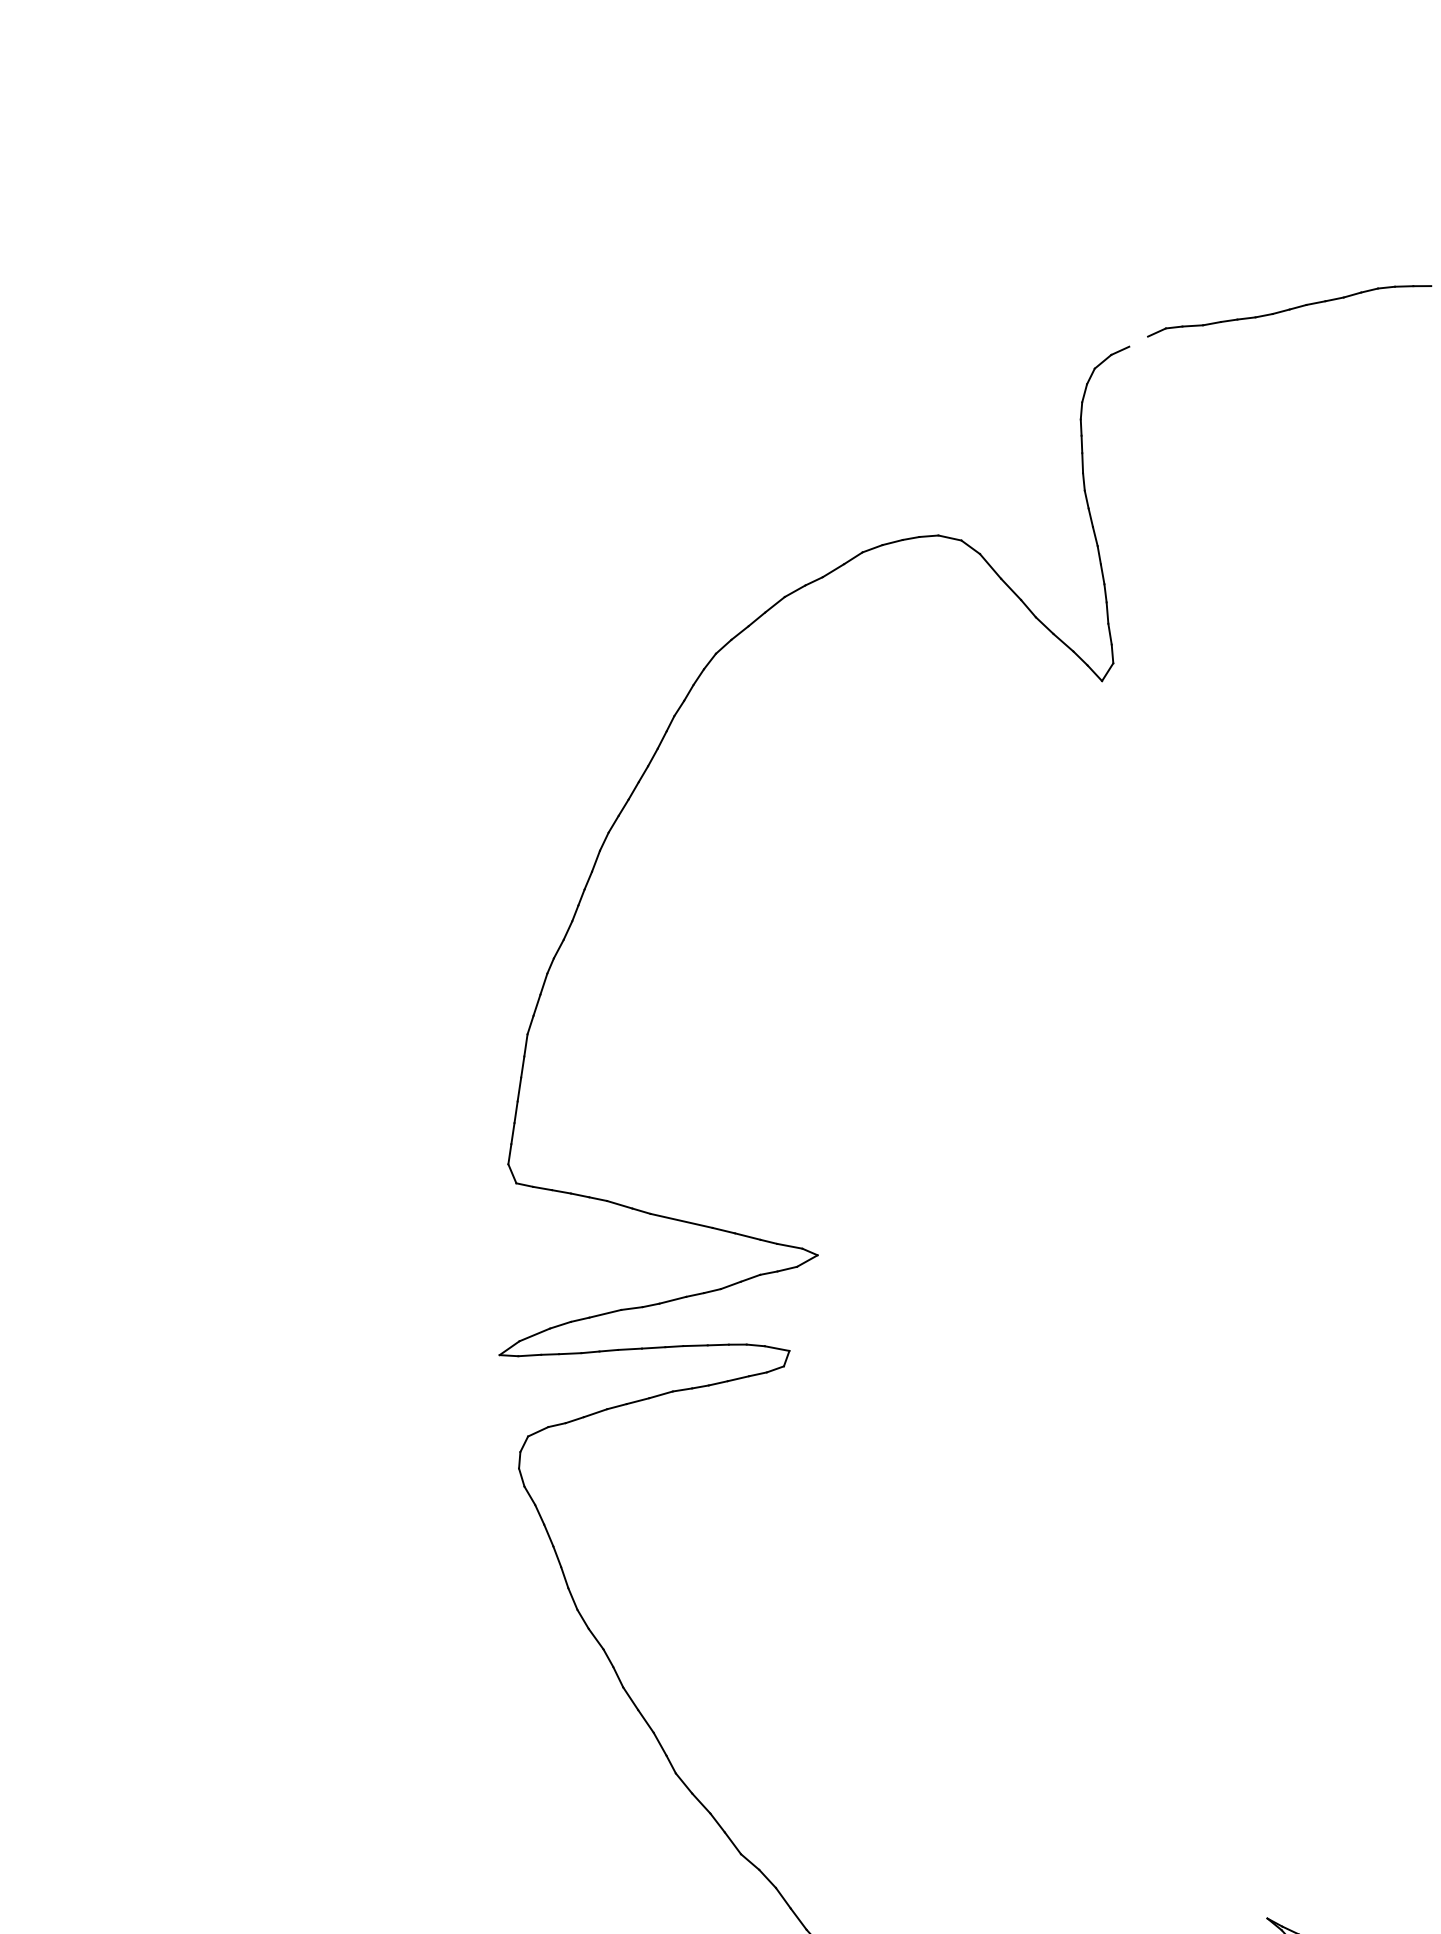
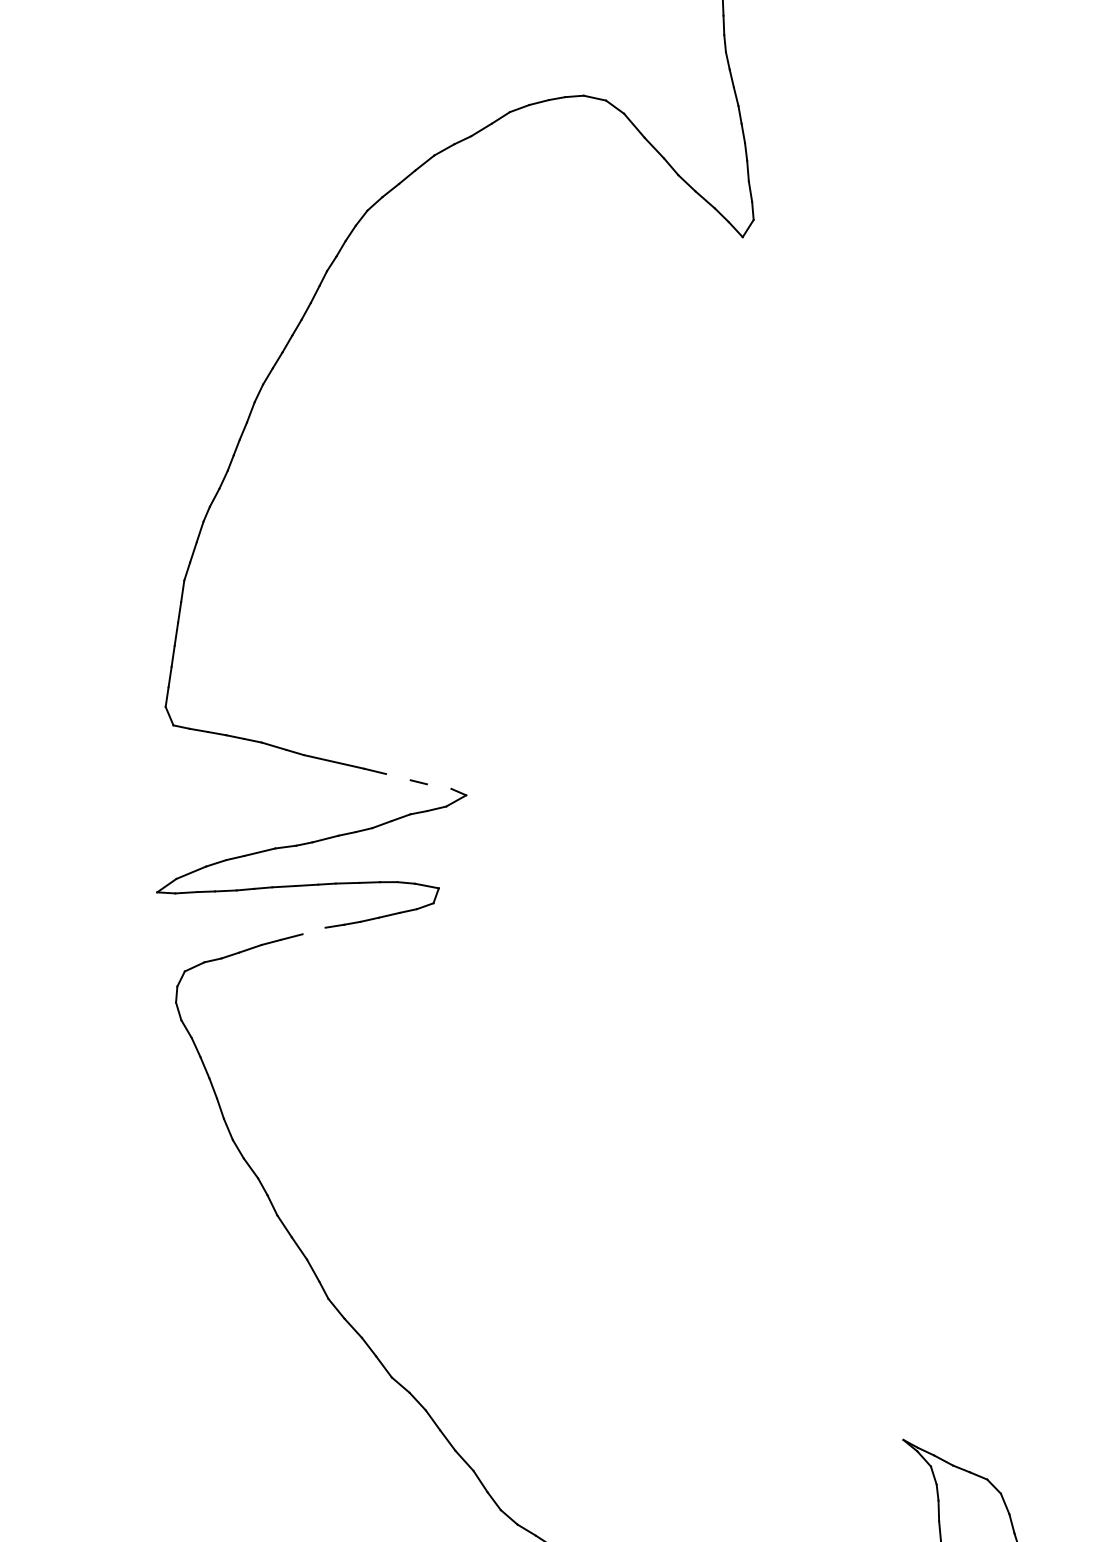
line: (747, 1236) -> (398, 777), removed
line: (789, 1245) -> (438, 785), removed
line: (660, 1394) -> (313, 930), removed

